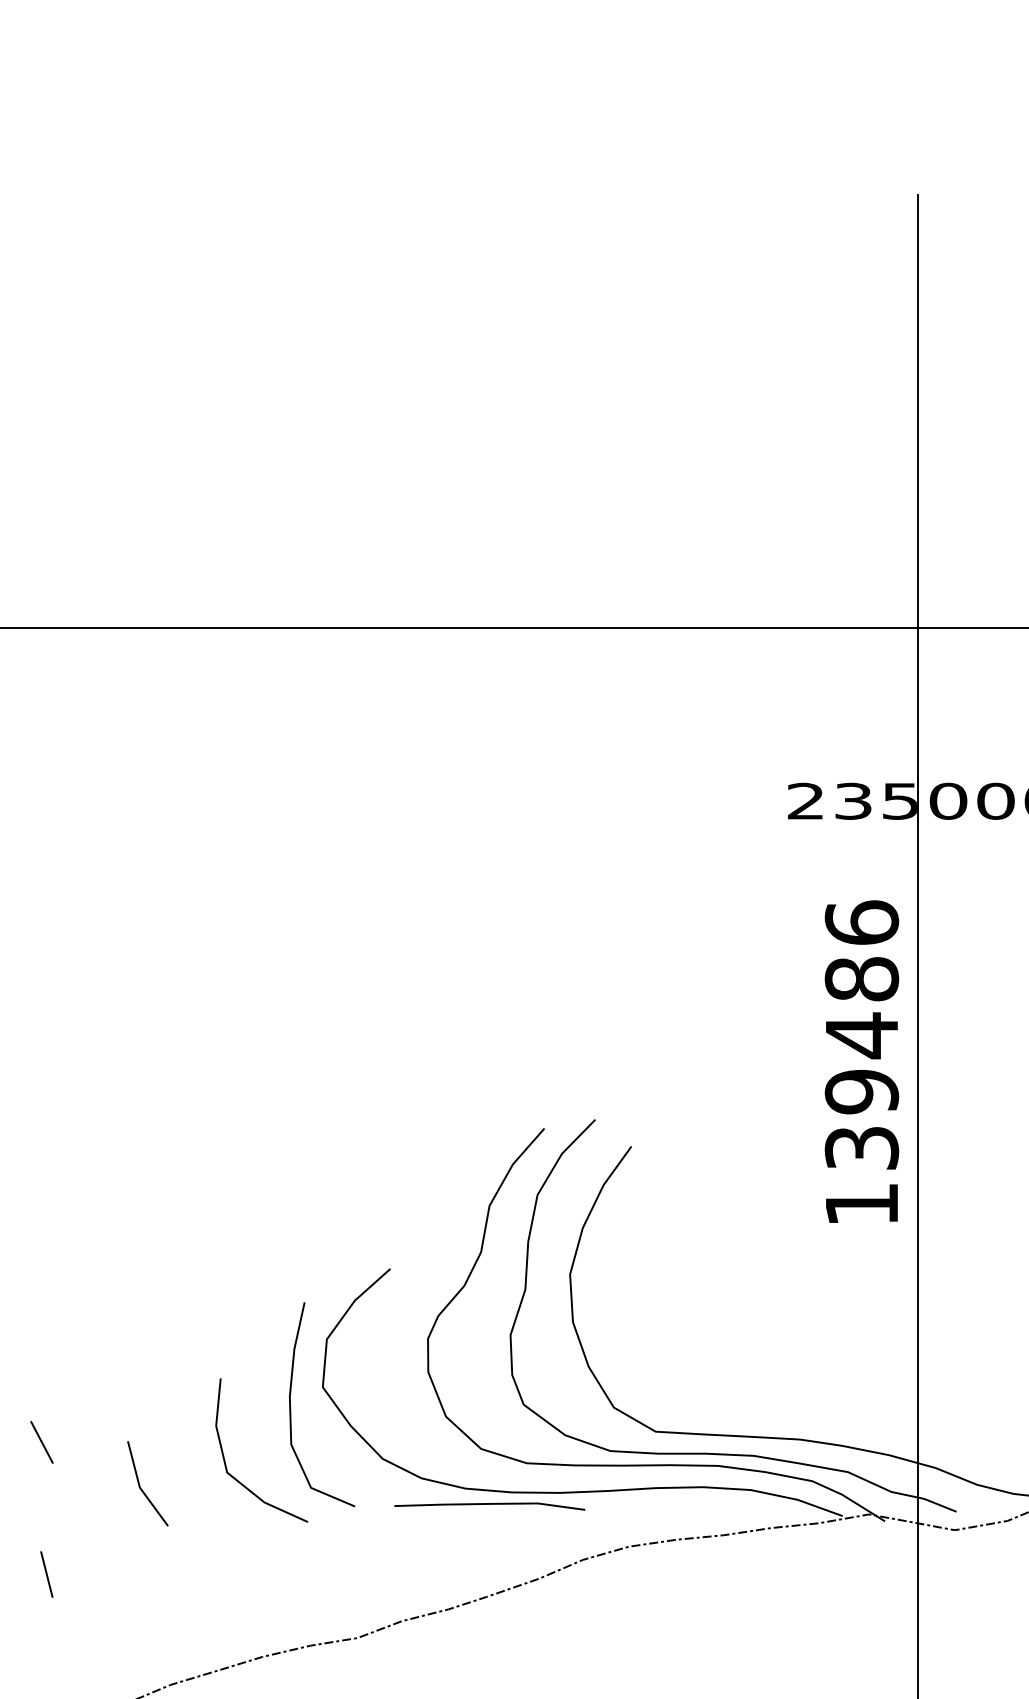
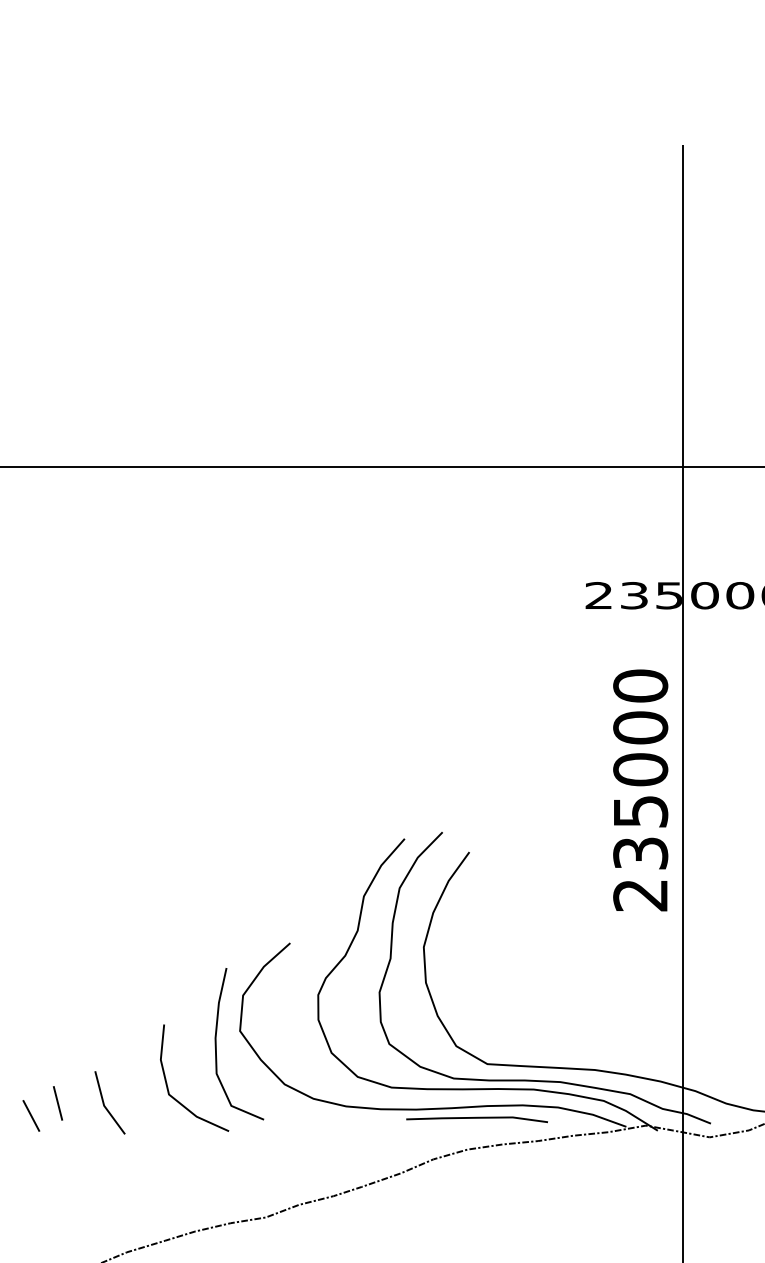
text: (861, 1063) -> (640, 790), 139486 -> 235000
line: (41, 1442) -> (31, 1116), moved
line: (489, 1504) -> (476, 1118), moved
line: (46, 1574) -> (57, 1103), moved

